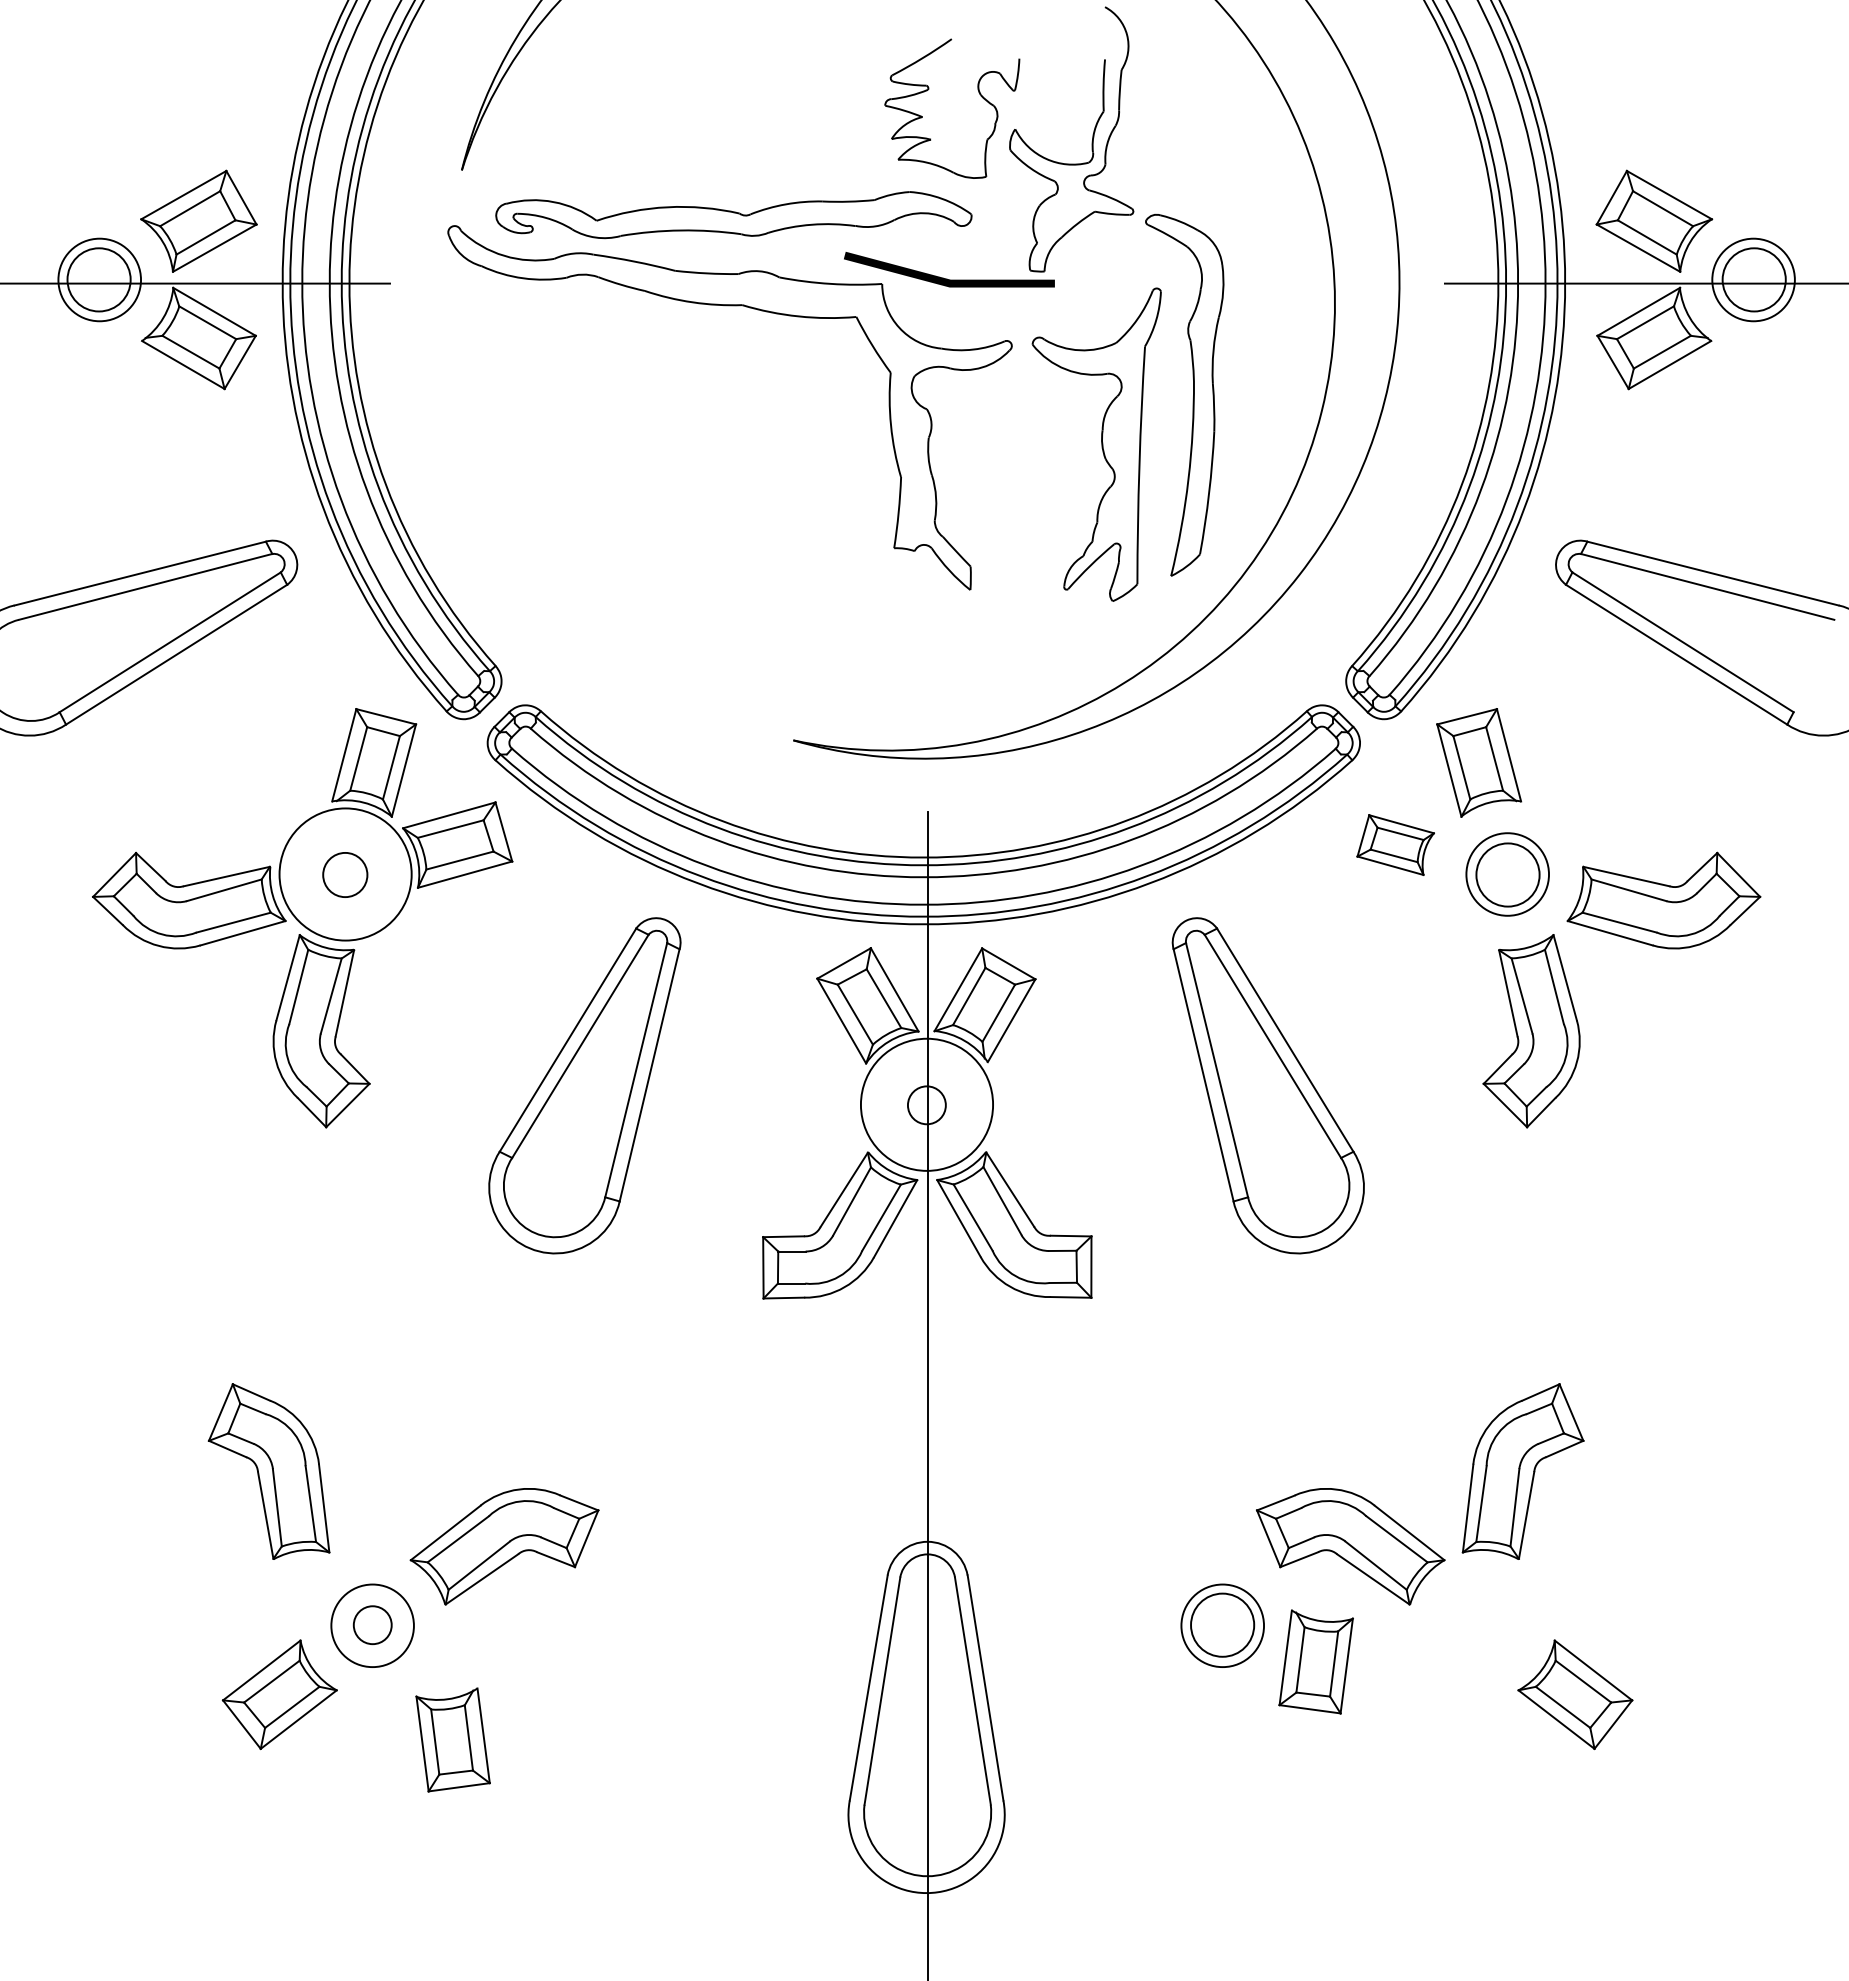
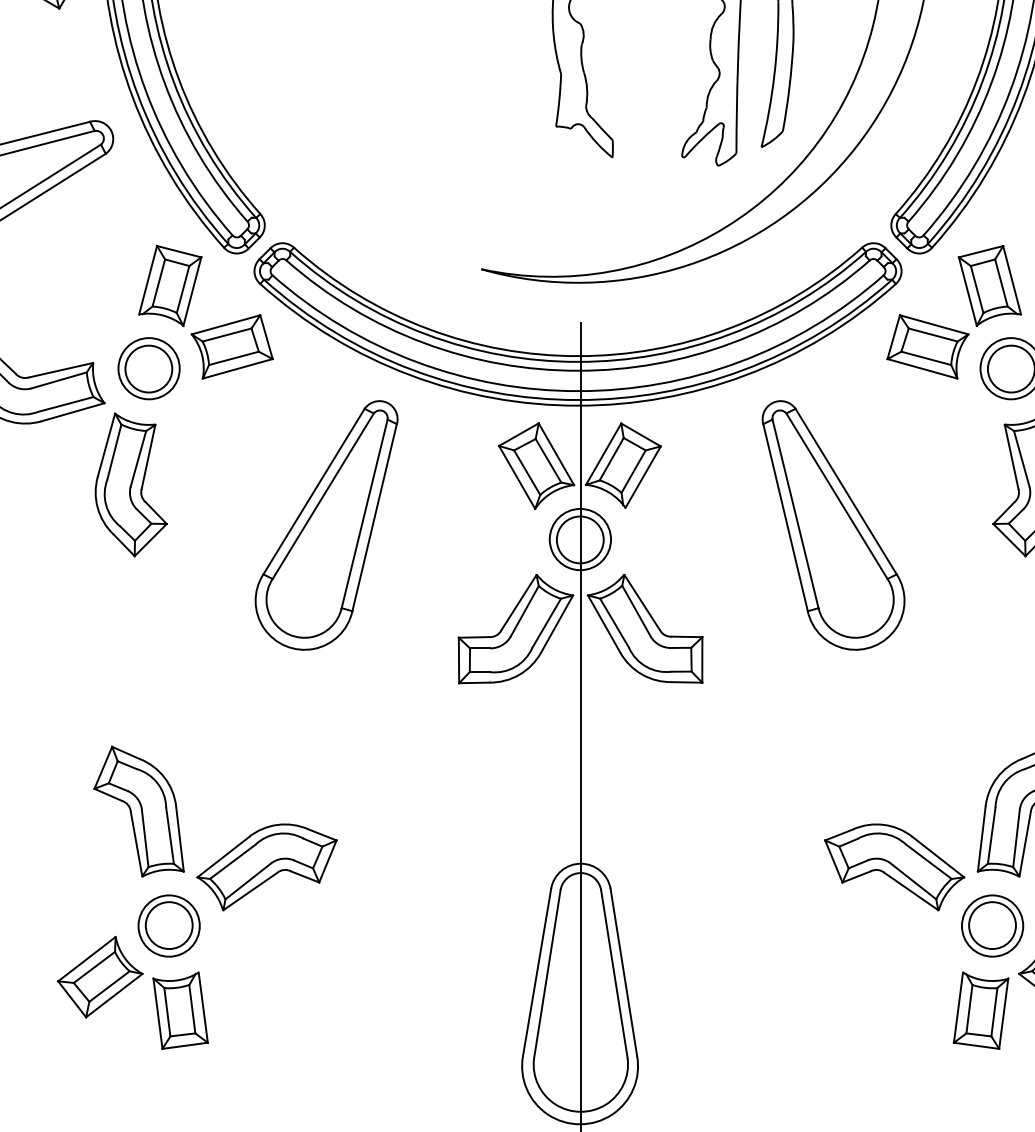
part: (1395, 844) -> (927, 346), size x1.43
circle: (344, 874) -> (148, 368), size x1.43
circle: (345, 874) -> (149, 368), size x0.62
circle: (926, 1104) -> (580, 539), size x0.62
circle: (926, 1104) -> (580, 539), size x1.67
part: (268, 1471) -> (138, 811), moved
circle: (372, 1624) -> (169, 925), size x1.67
part: (1222, 1625) -> (992, 925), moved
part: (1315, 1661) -> (980, 1010), moved
part: (452, 1739) -> (180, 1010), moved

